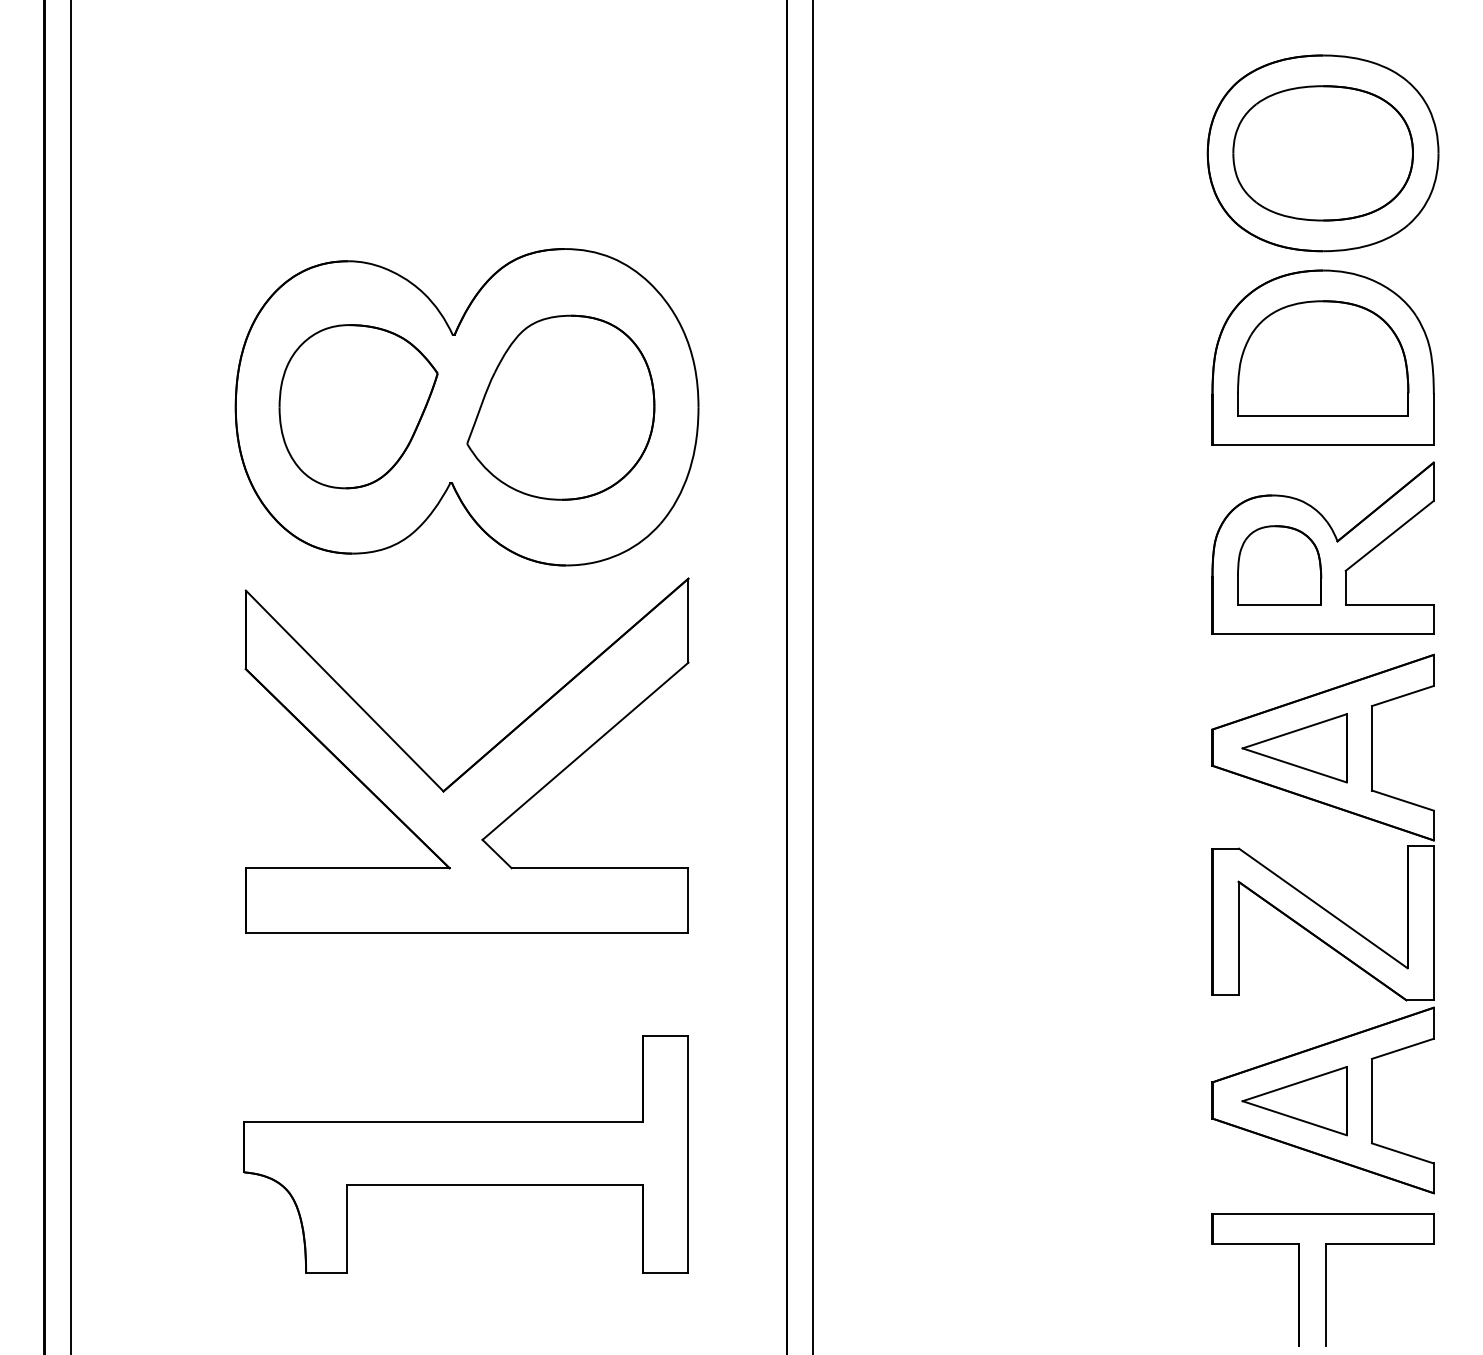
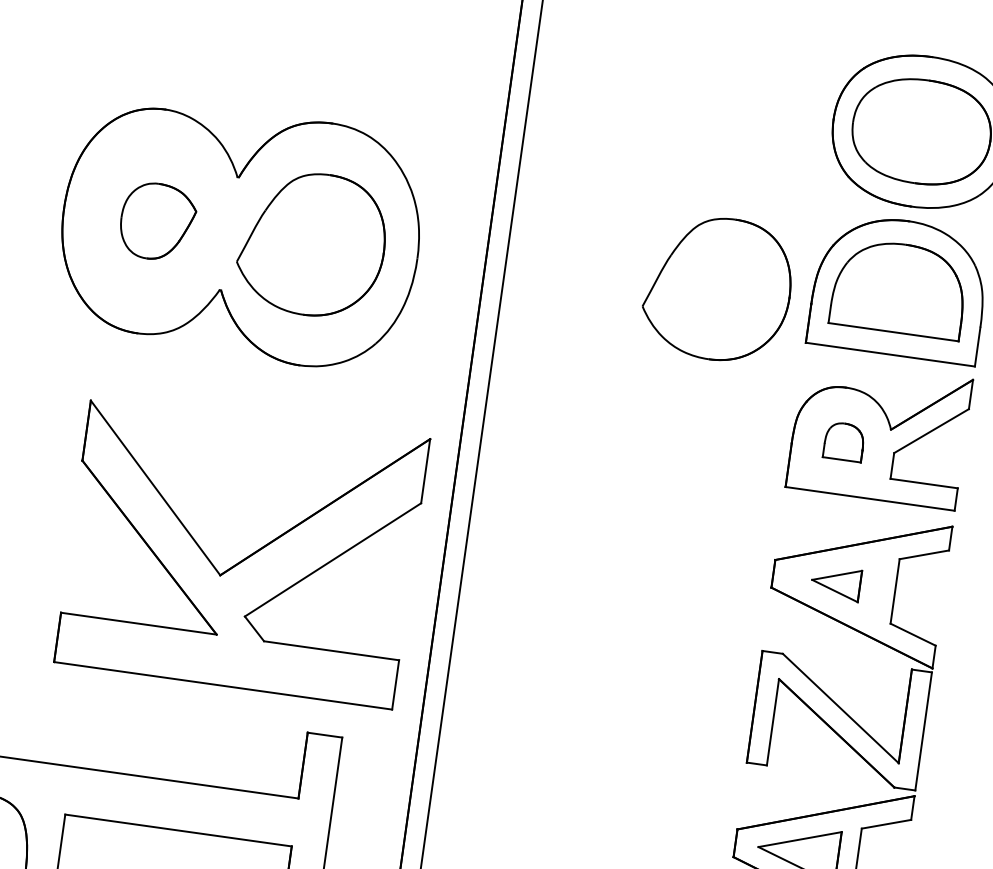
part: (1089, 391) -> (717, 288), added
part: (358, 406) -> (157, 221), size x0.6
part: (1279, 565) -> (844, 441), size x0.6
part: (1294, 748) -> (835, 583), size x0.6
part: (472, 764) -> (245, 557), moved

